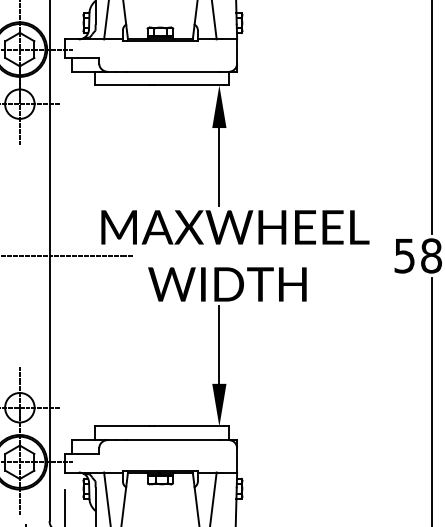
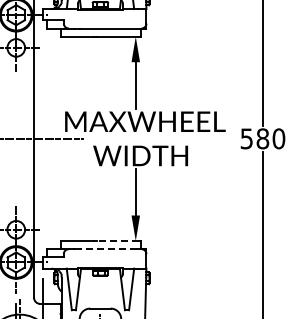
line: (188, 427) -> (117, 241), solid -> dashed
line: (172, 440) -> (107, 249), solid -> dashed

